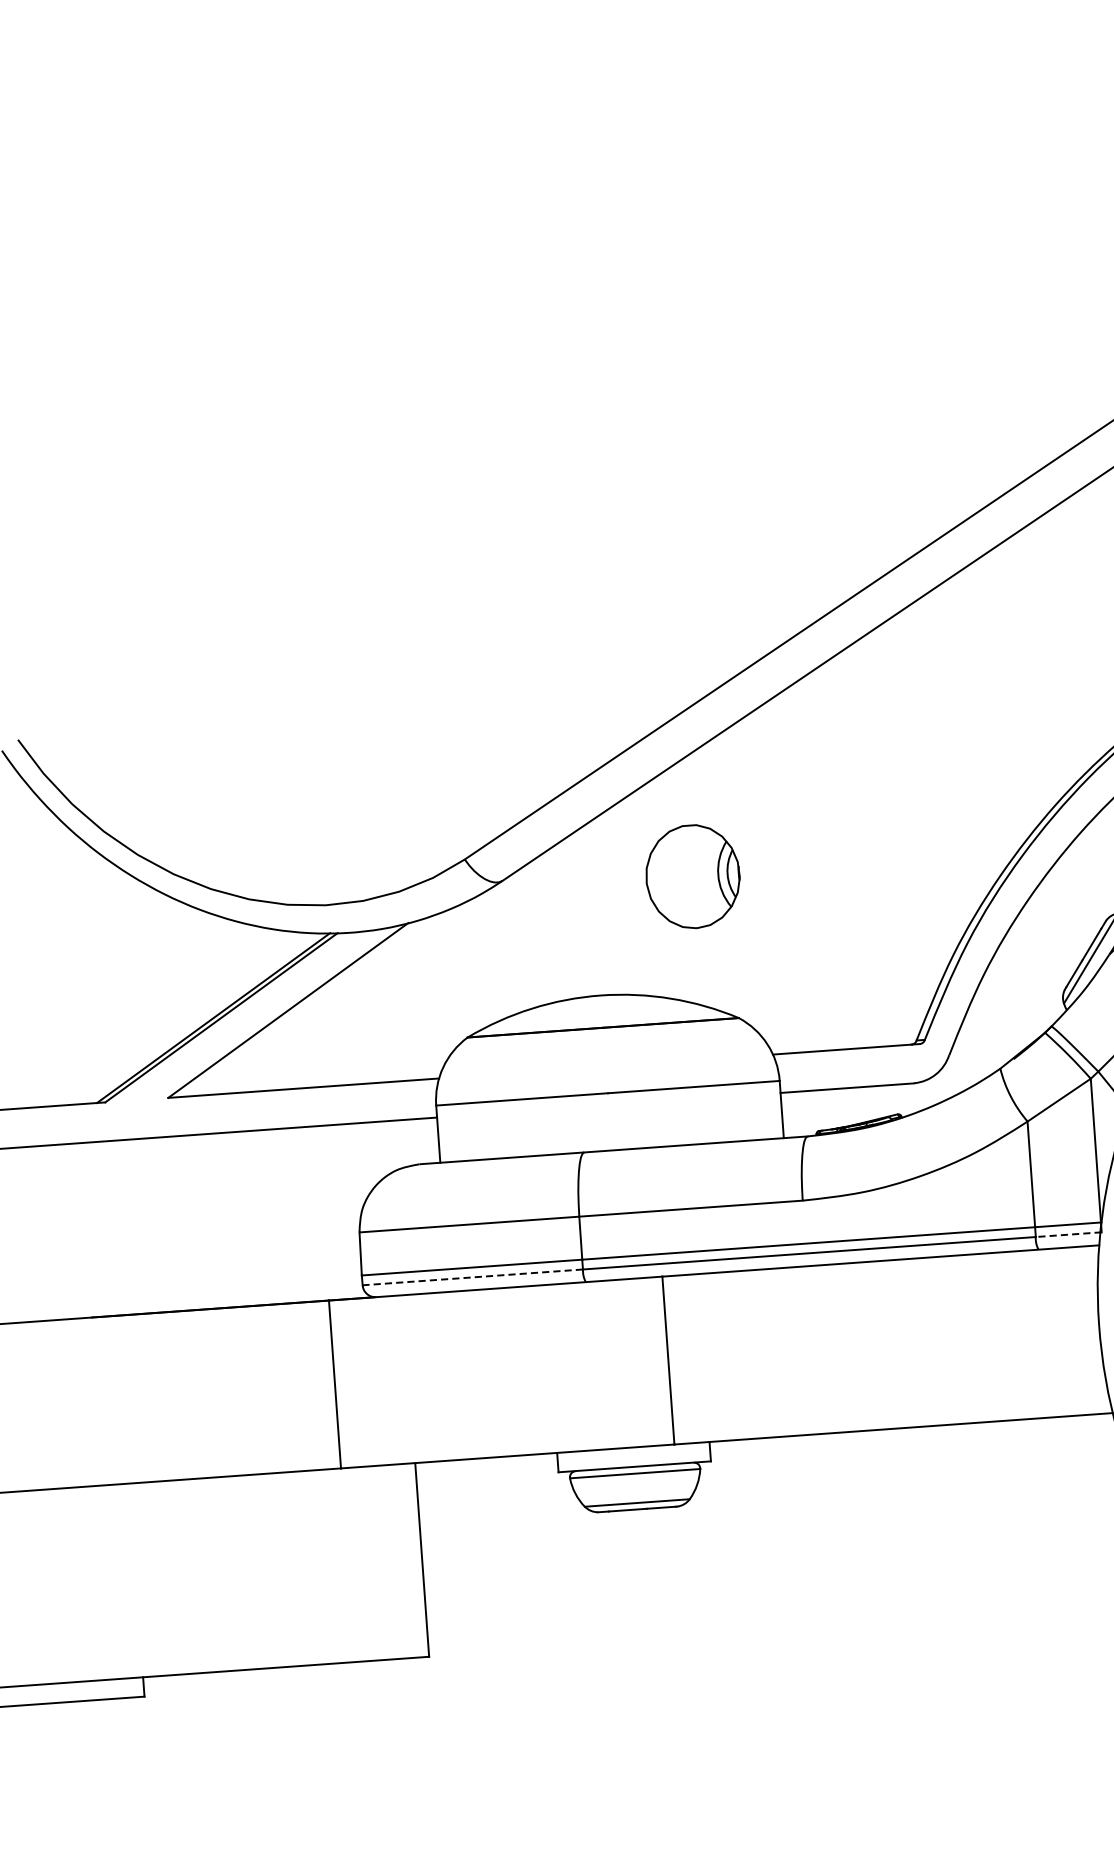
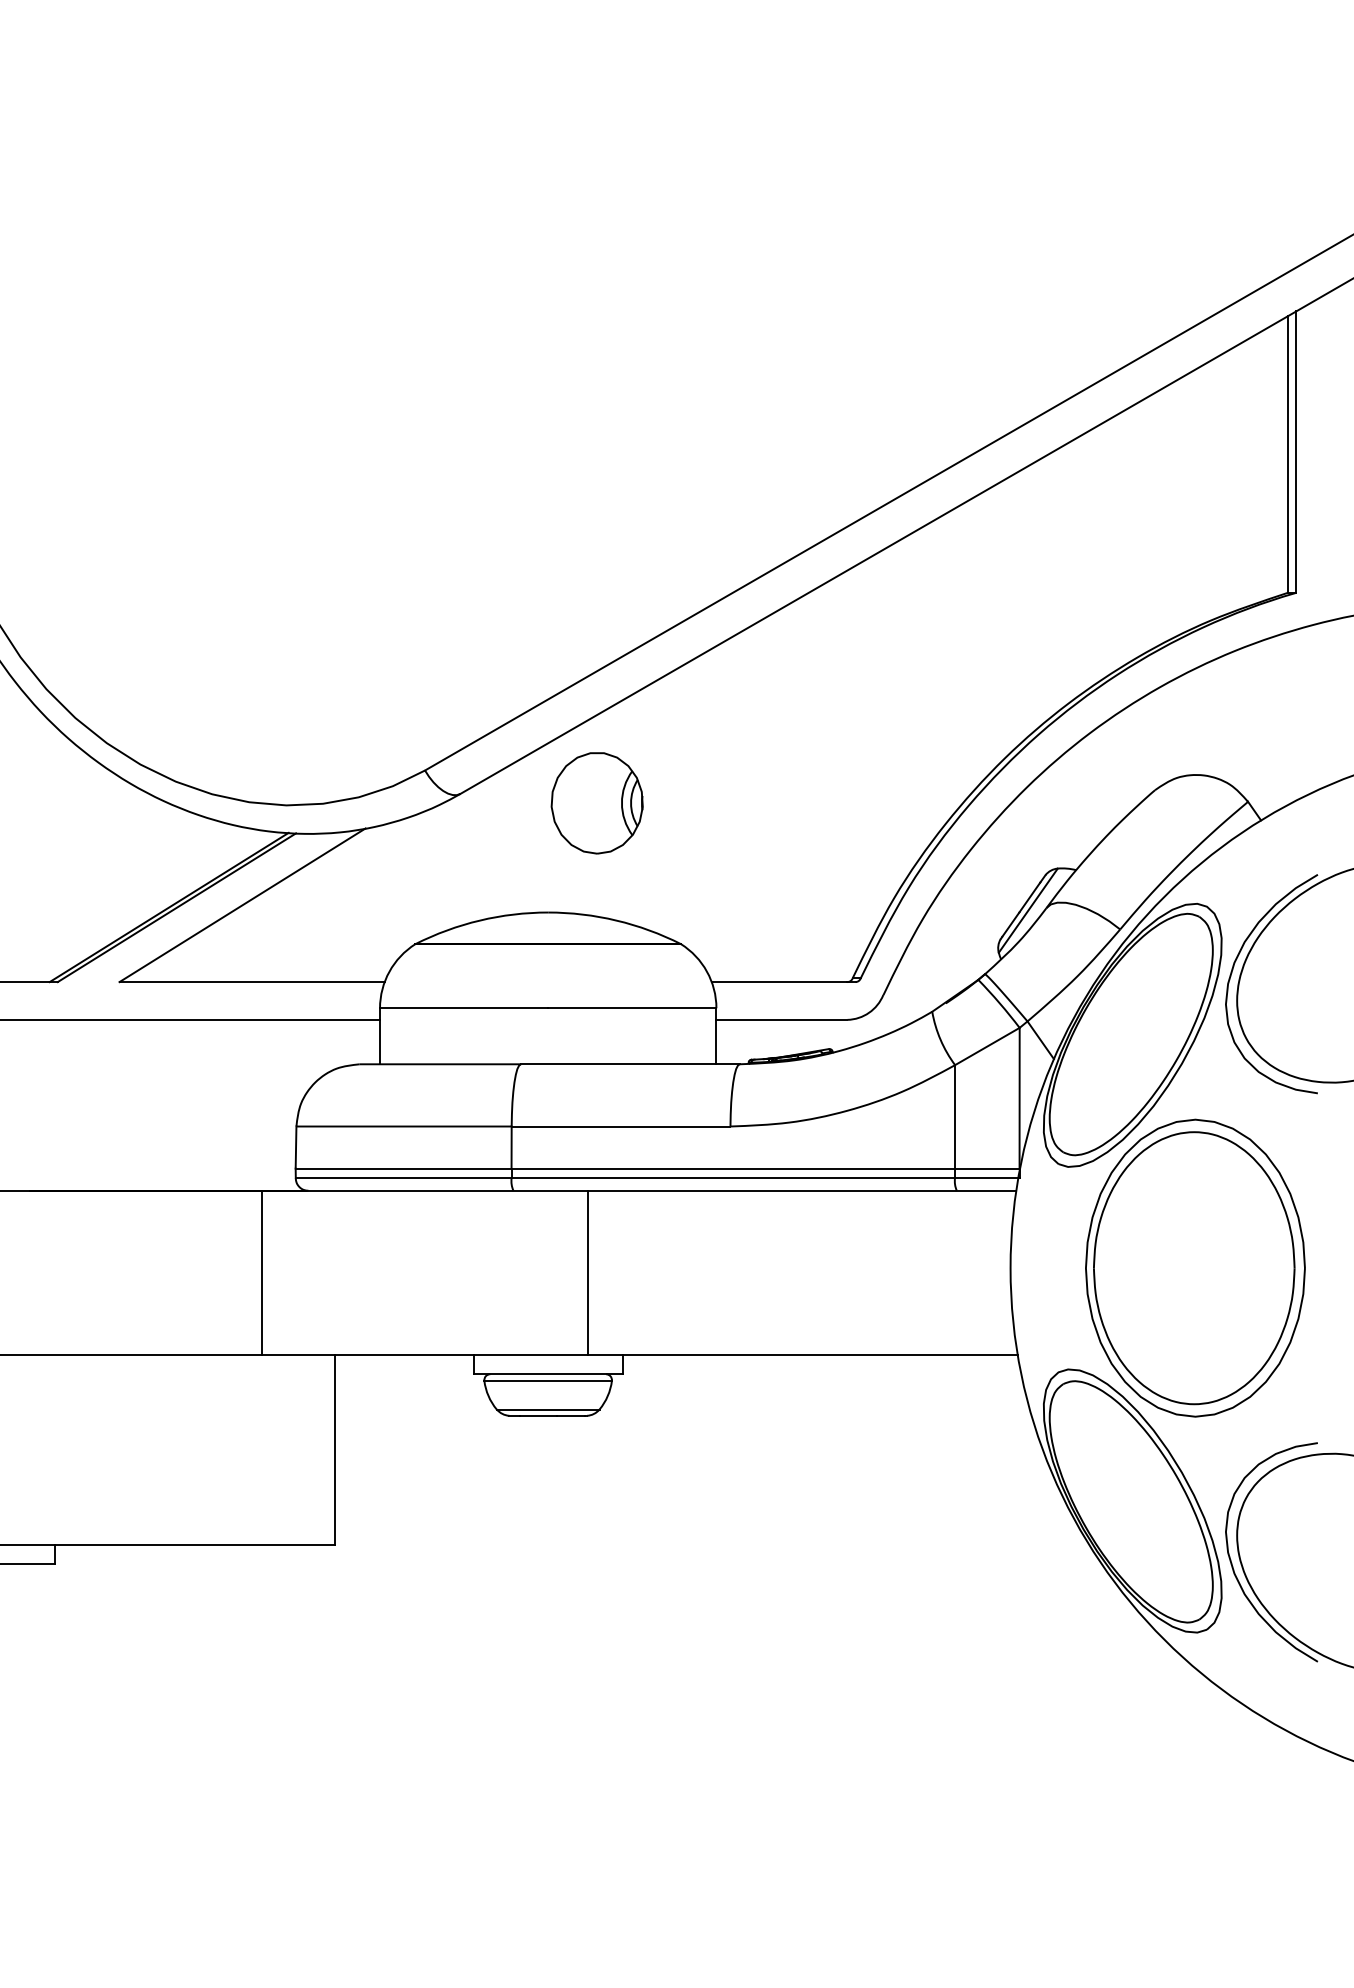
part: (692, 877) -> (596, 803), moved
line: (1067, 1235) -> (986, 1178), dashed -> solid
line: (472, 1277) -> (403, 1178), dashed -> solid

